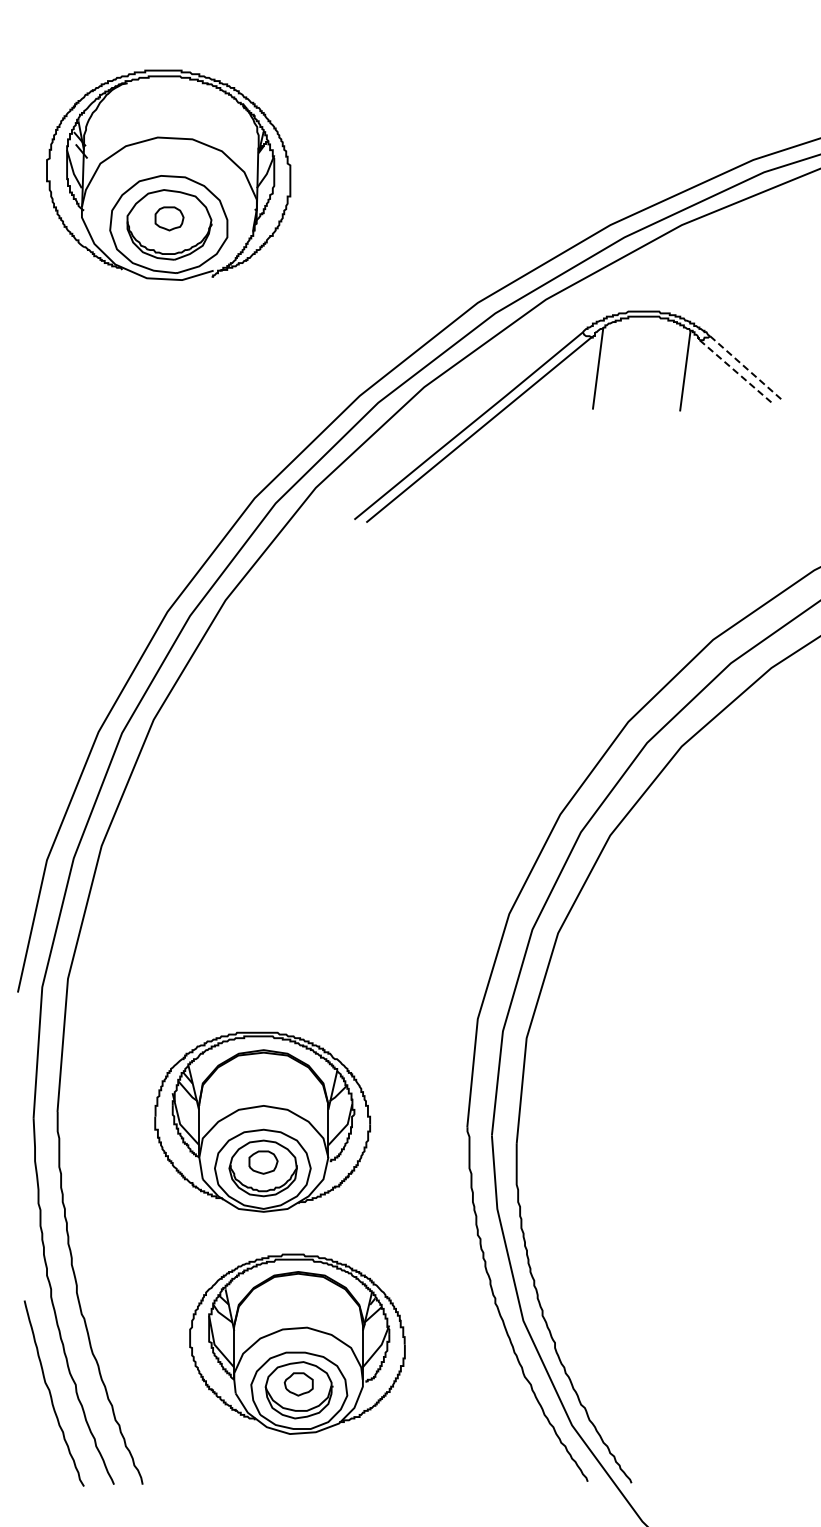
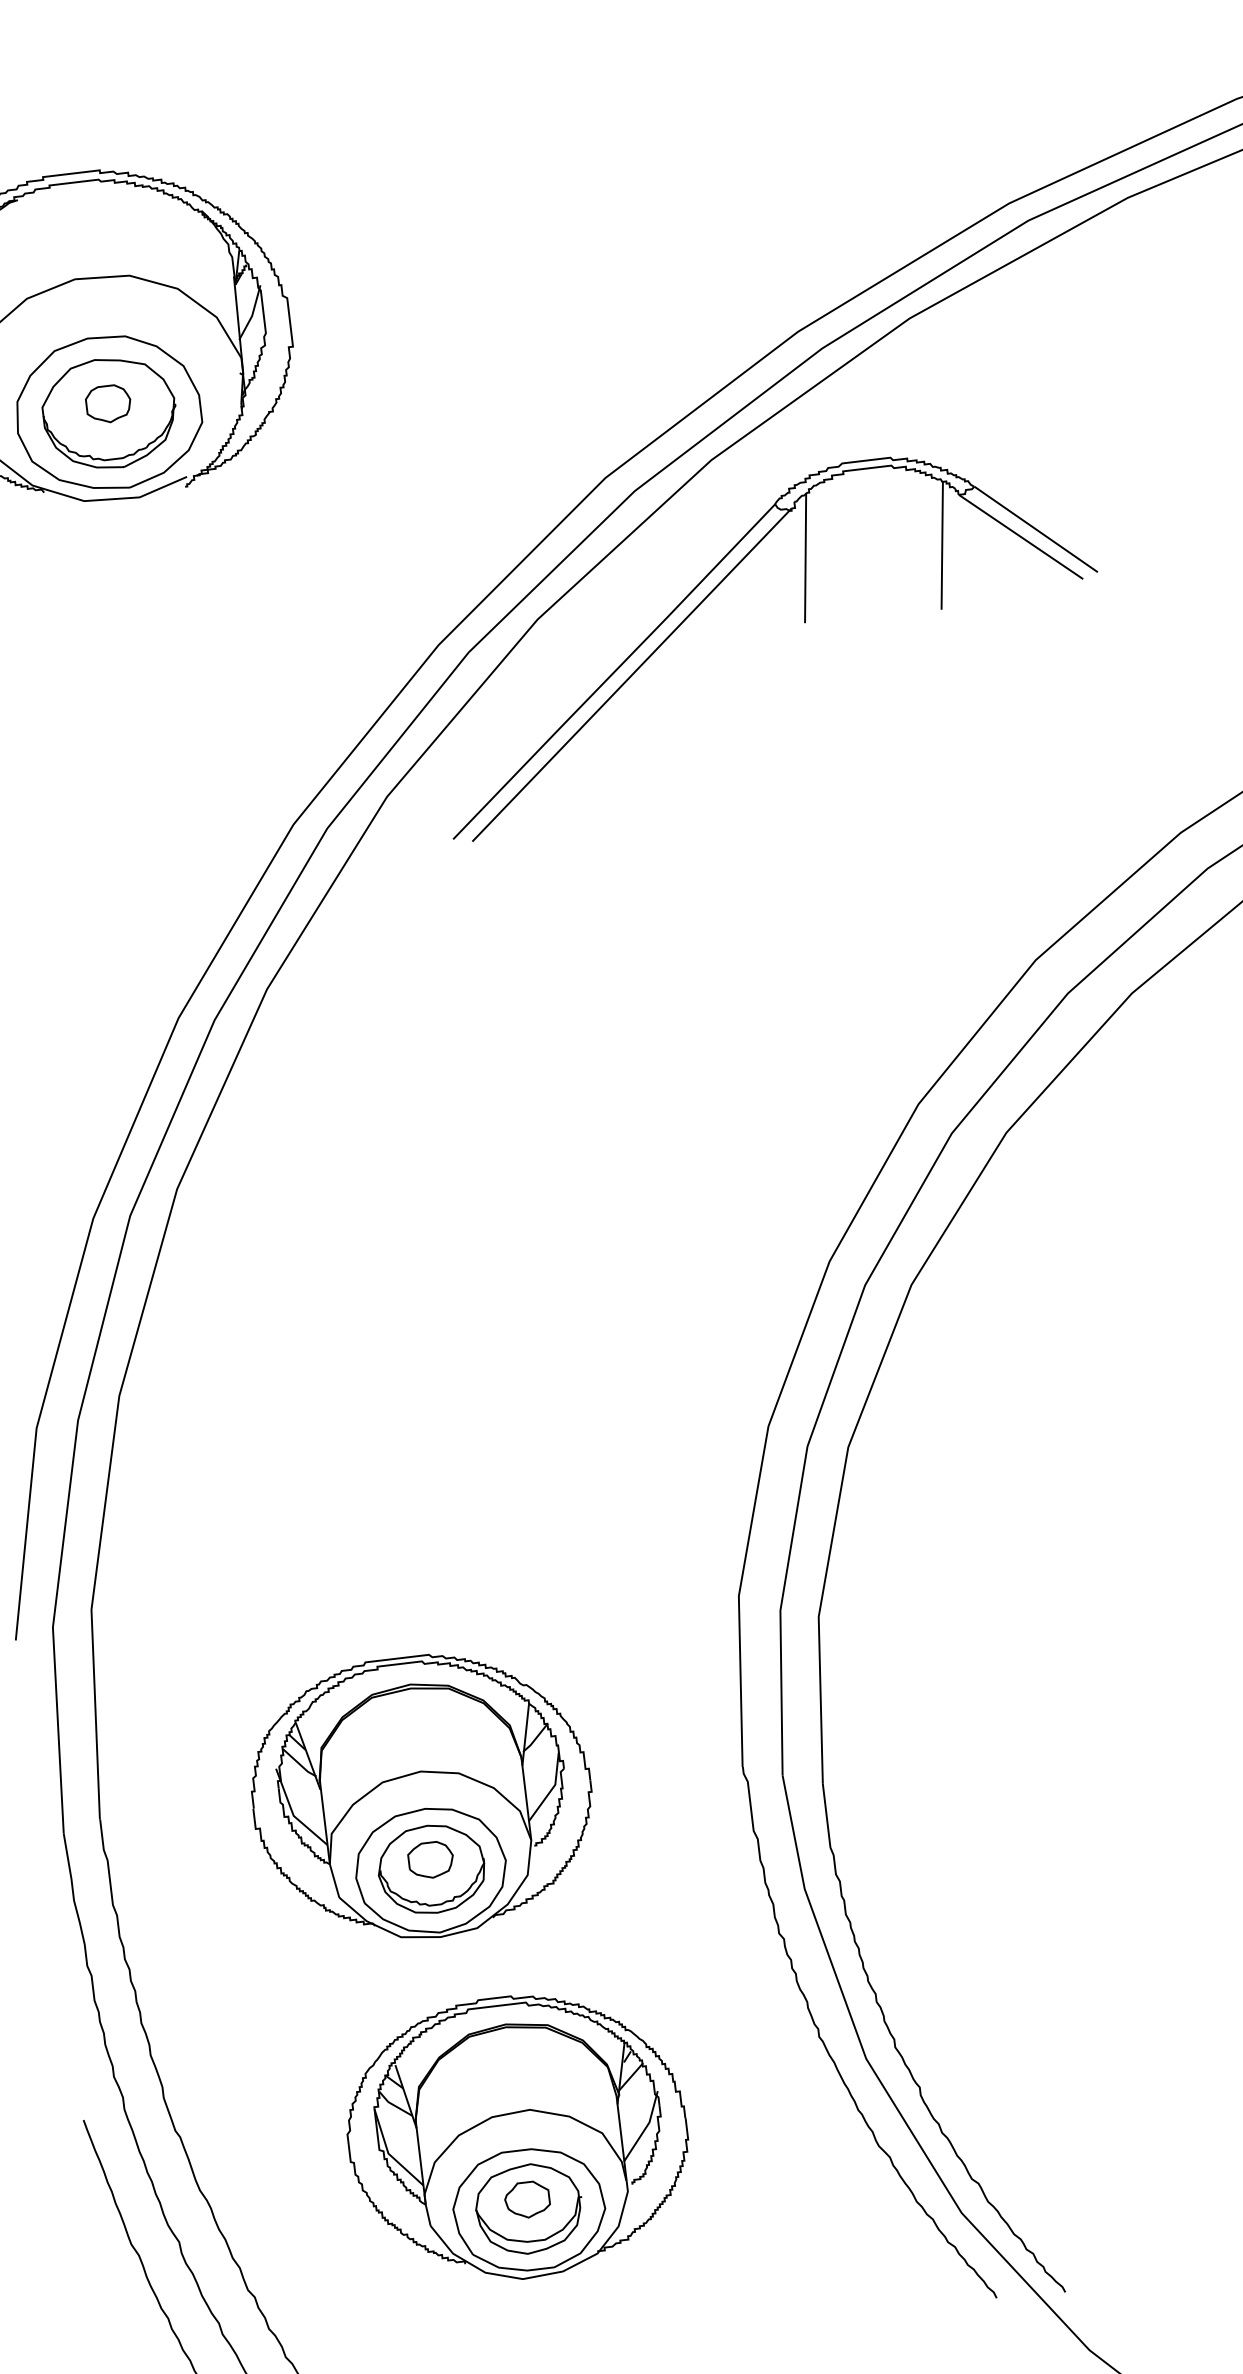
line: (745, 367) -> (1035, 528), dashed -> solid
line: (735, 371) -> (1020, 537), dashed -> solid

